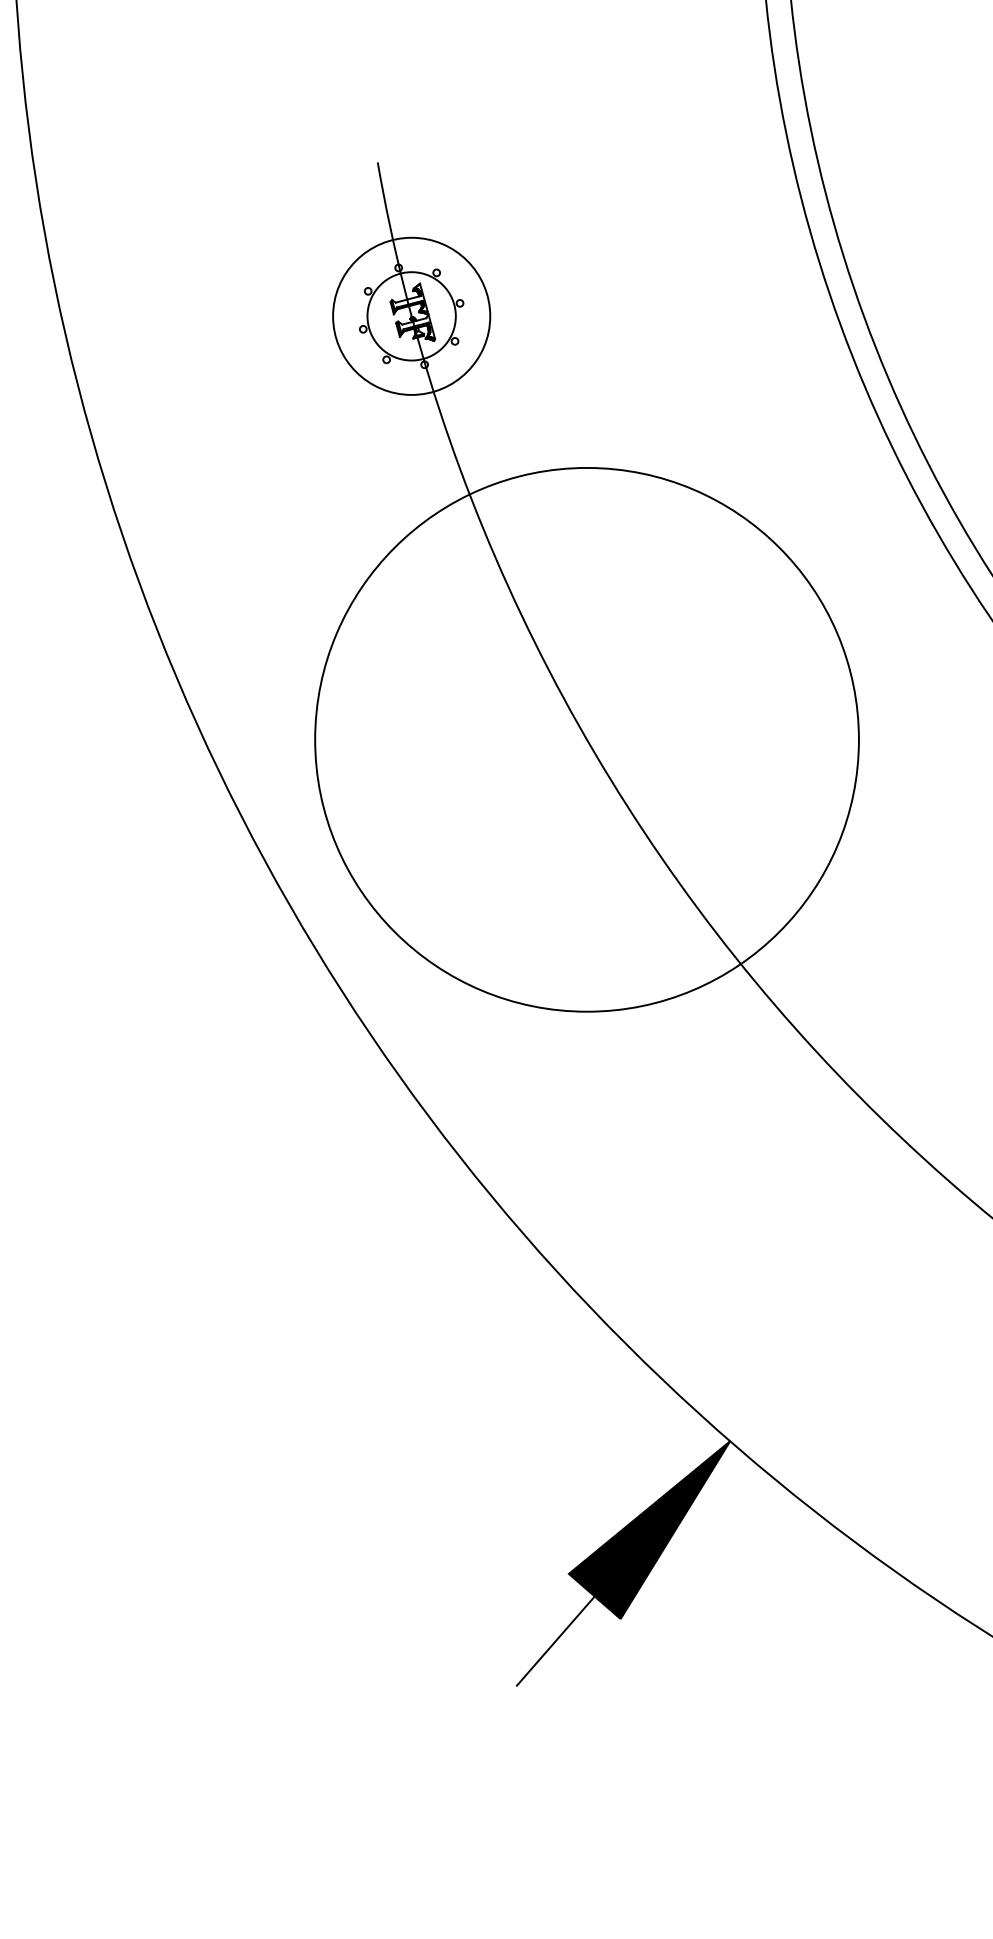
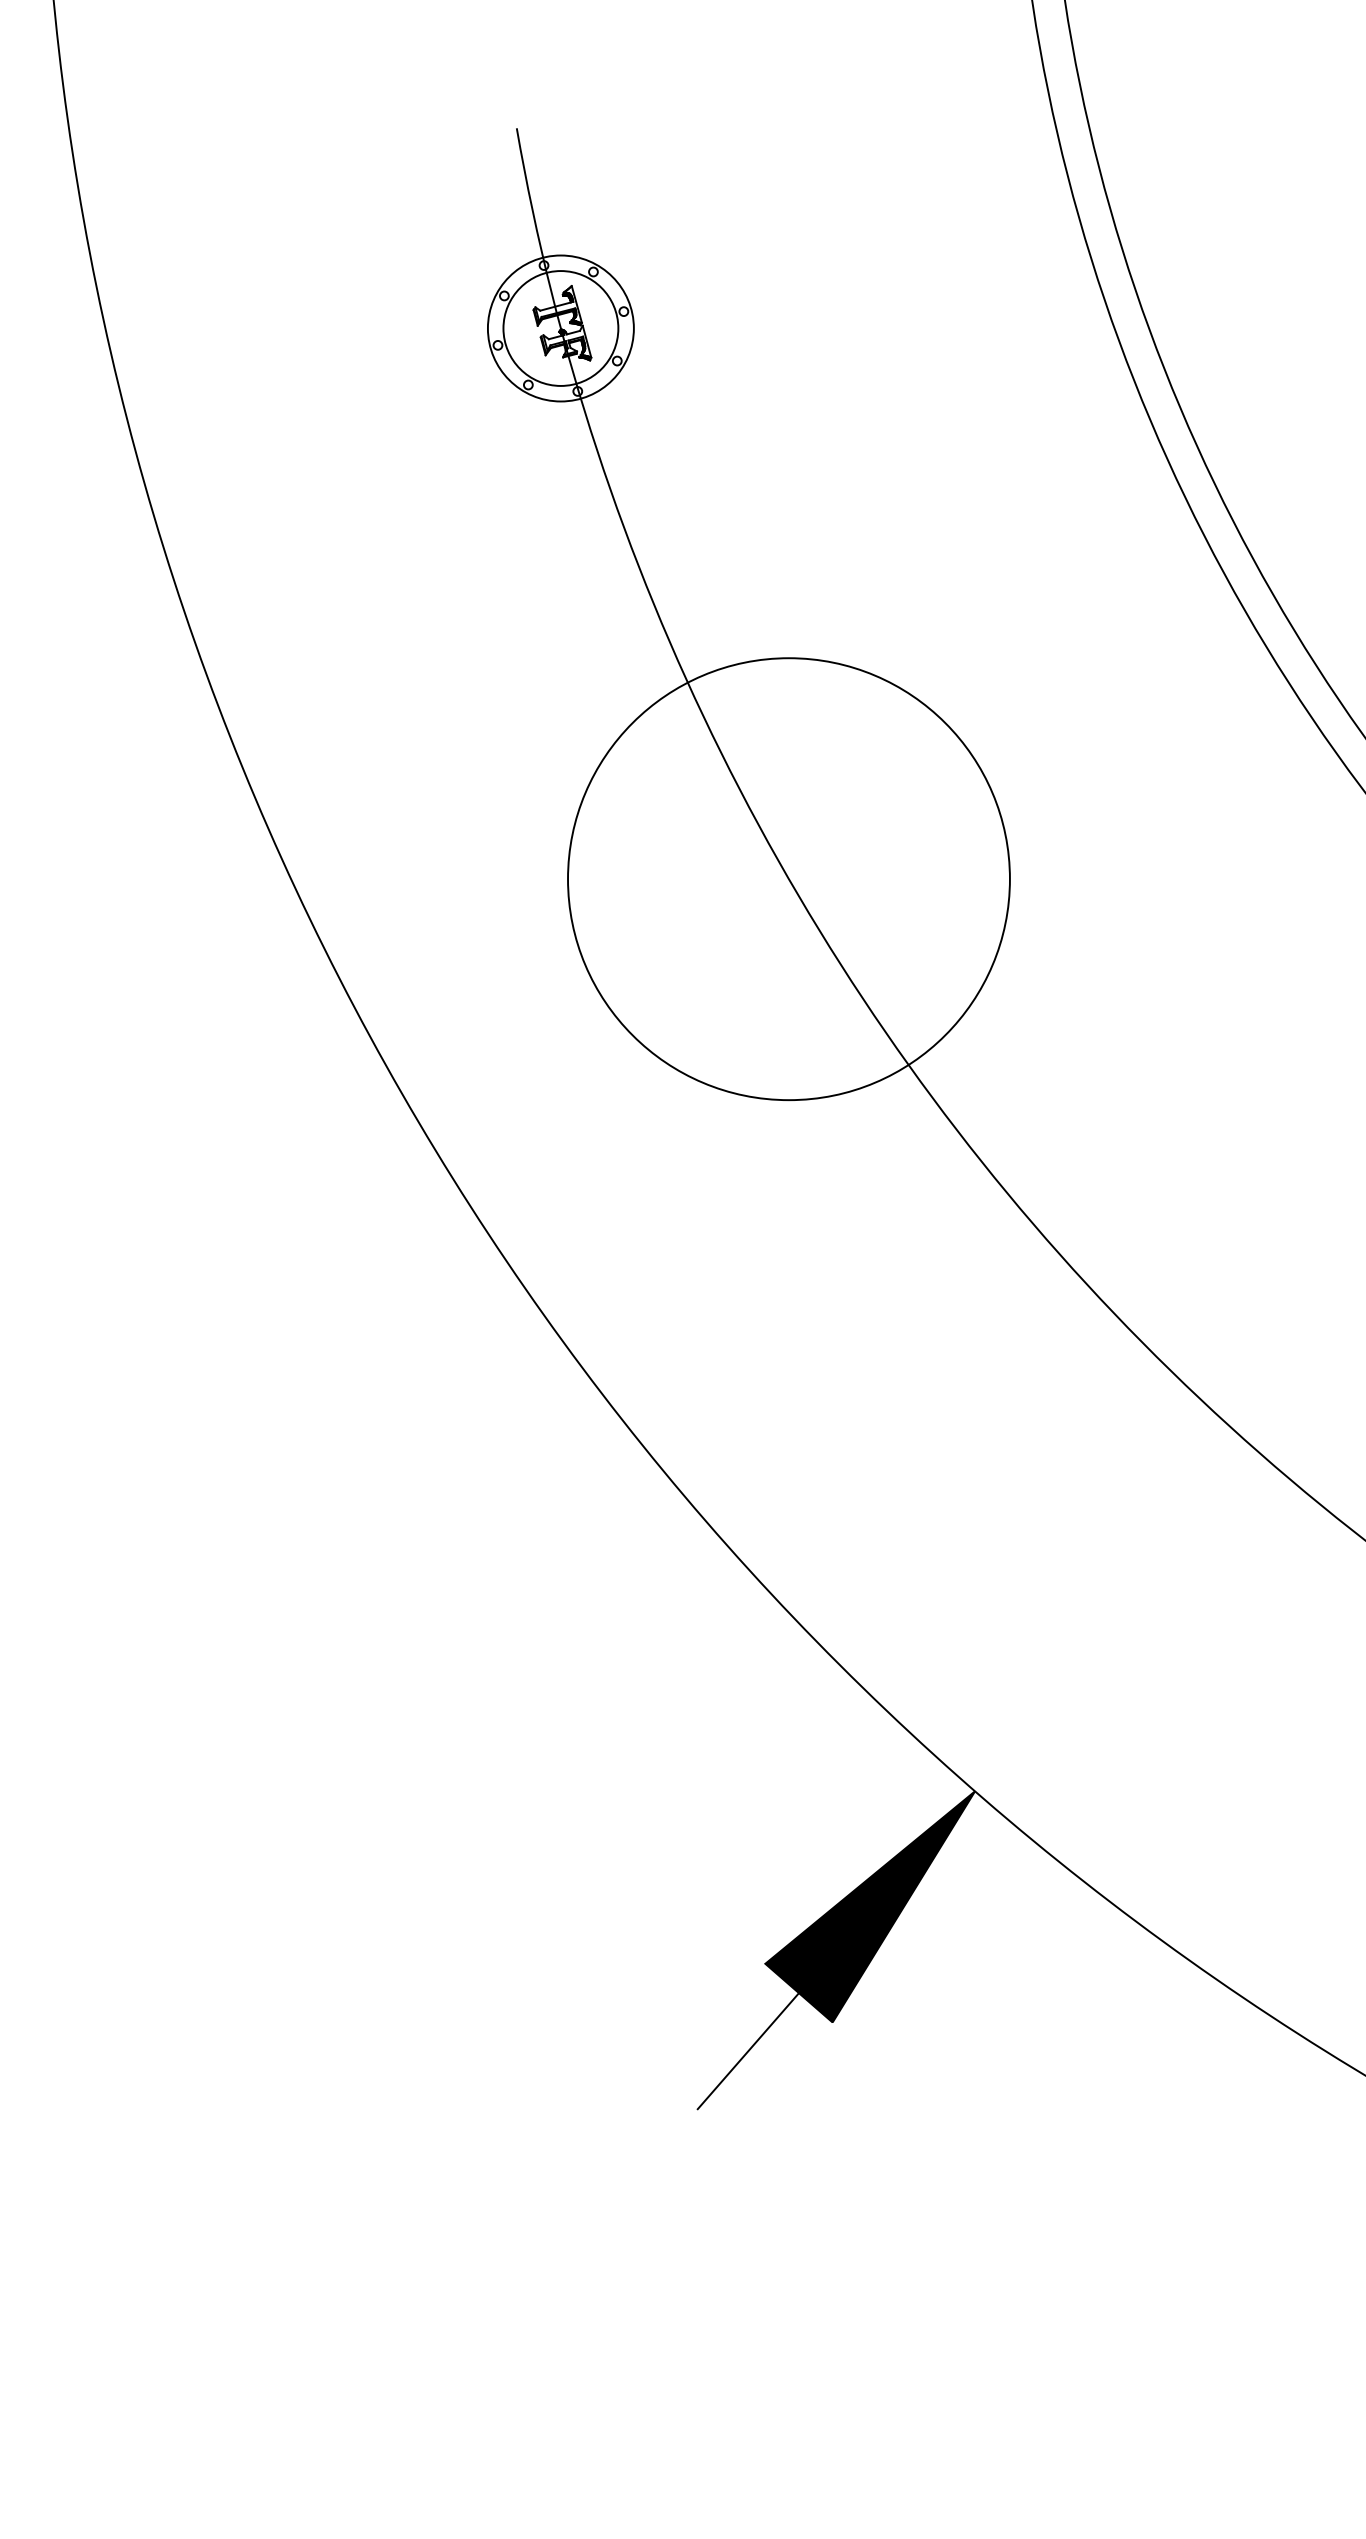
circle: (411, 316) -> (560, 328), size x0.71
circle: (586, 740) -> (788, 879), size x0.62

